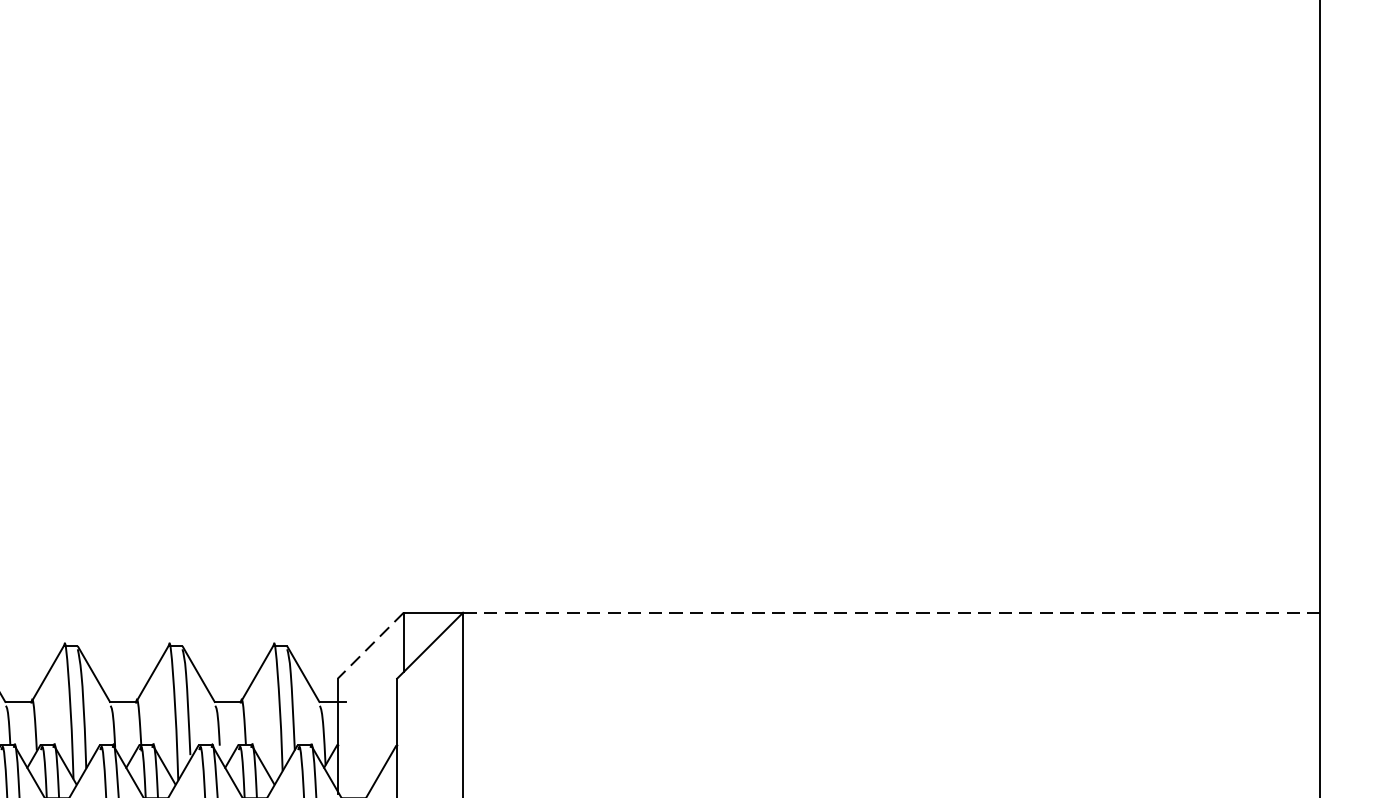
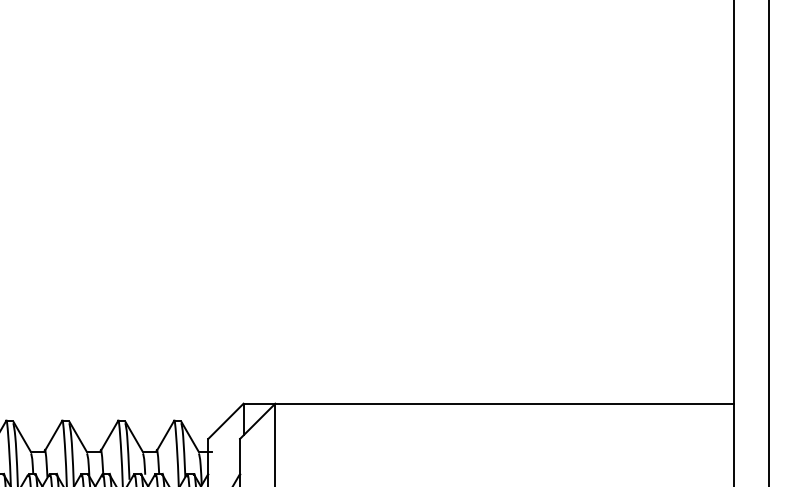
line: (889, 612) -> (503, 403), dashed -> solid
line: (369, 646) -> (225, 421), dashed -> solid

